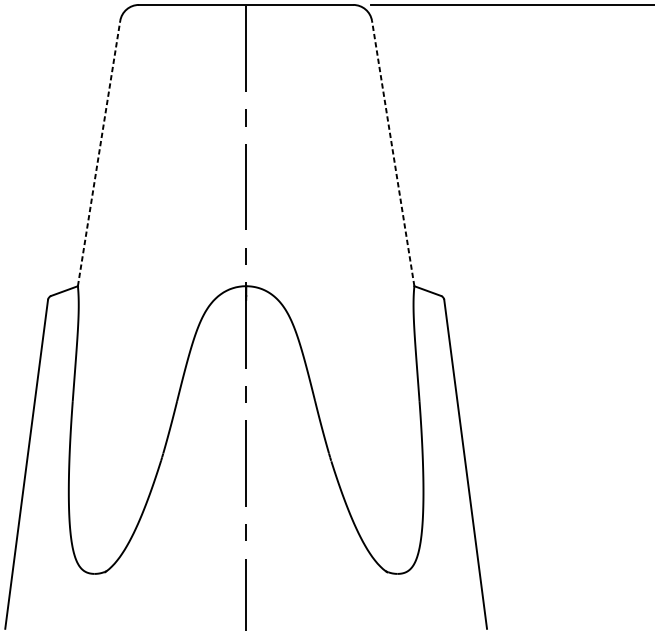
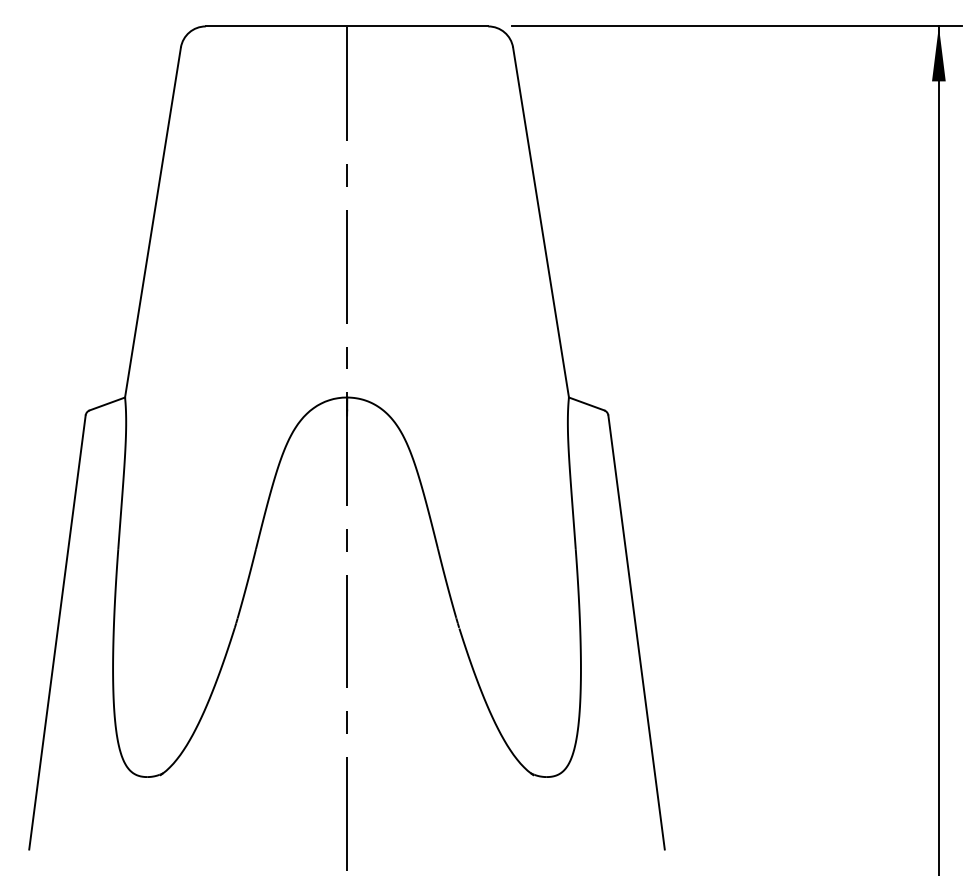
line: (99, 153) -> (153, 222), dashed -> solid
line: (392, 153) -> (540, 222), dashed -> solid

